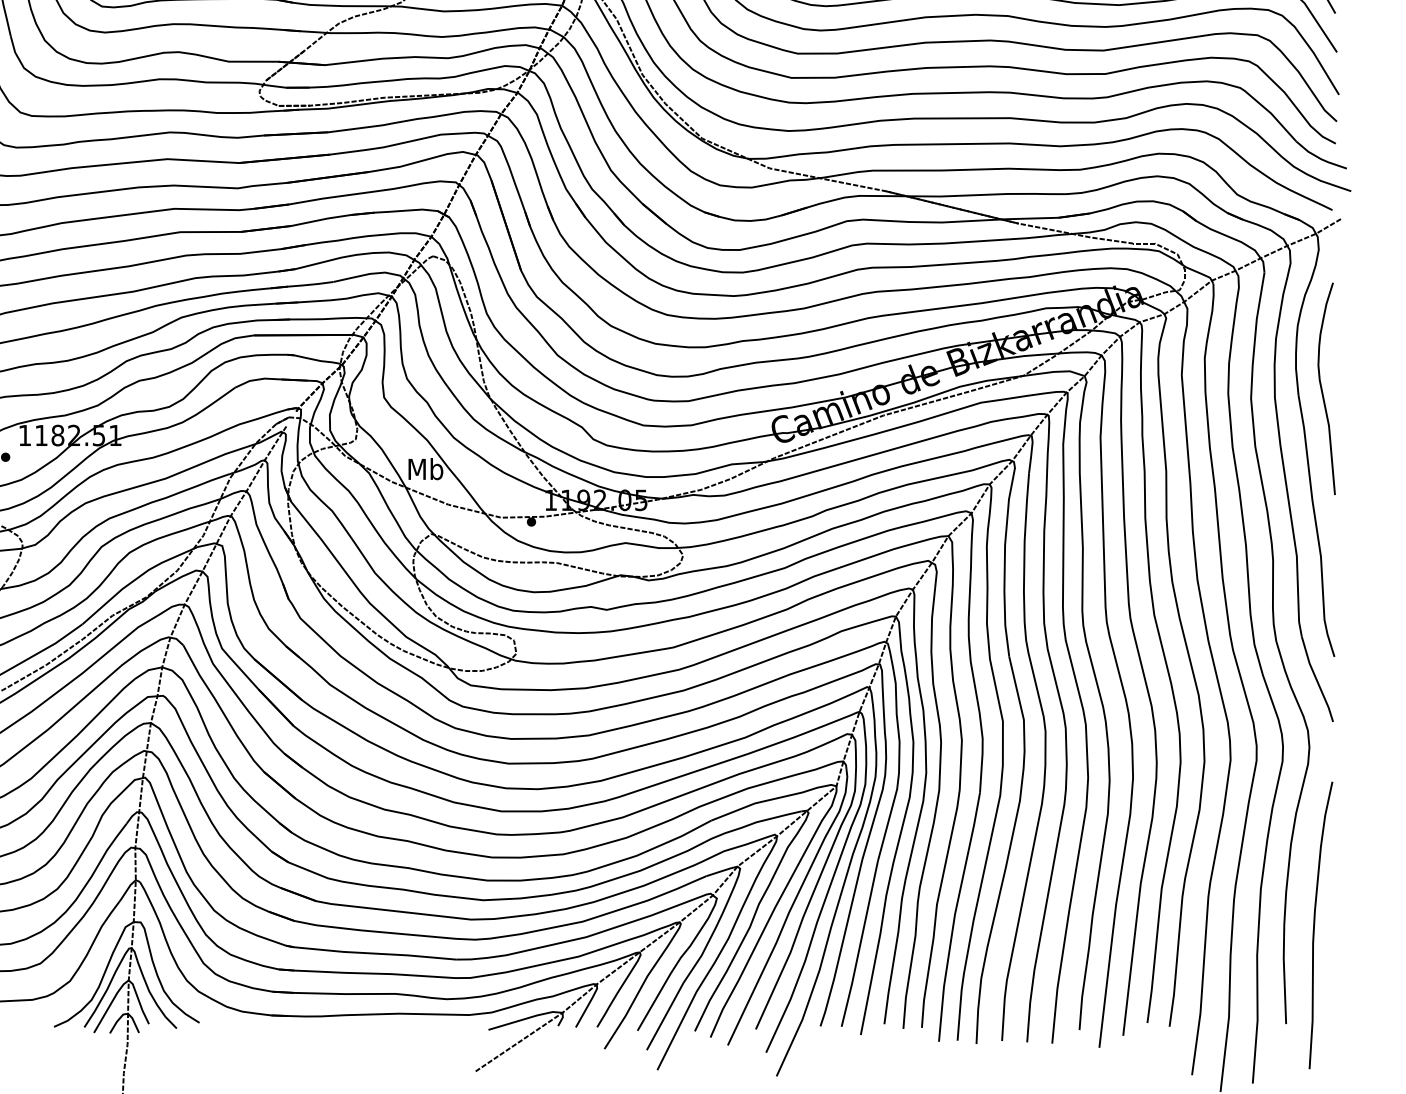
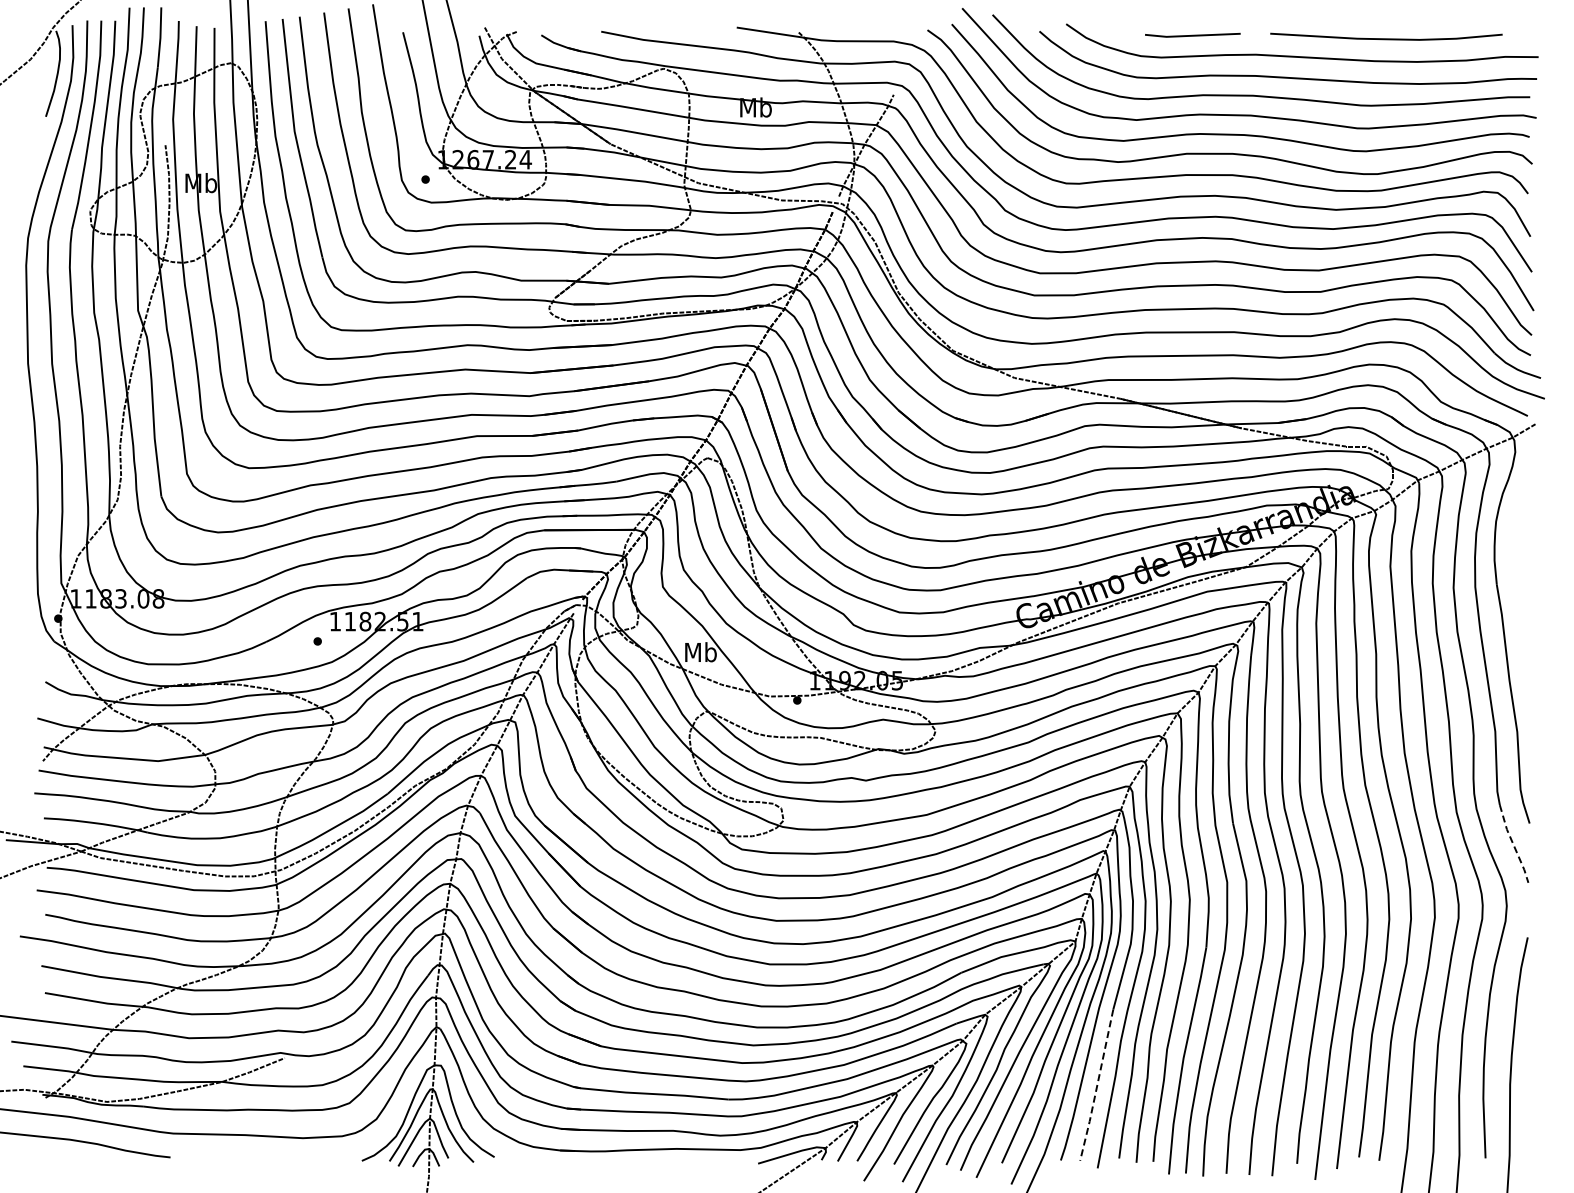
curve: (1322, 388) -> (1518, 578), removed
line: (1316, 679) -> (1513, 844), solid -> dashed
line: (860, 945) -> (1097, 1086), solid -> dashed

